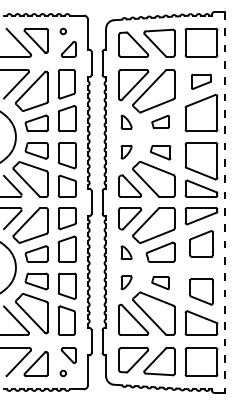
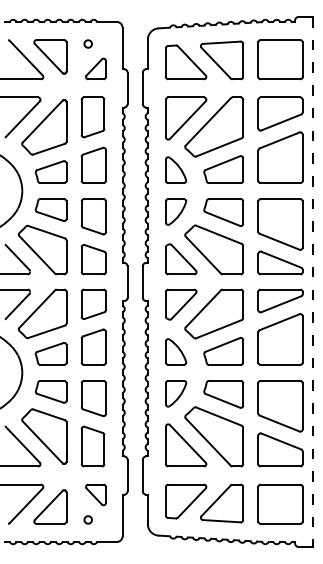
part: (201, 81) -> (280, 113), size x1.67
part: (126, 121) -> (176, 169), size x1.43
part: (160, 121) -> (223, 169), size x1.67
part: (126, 151) -> (176, 211), size x1.43
part: (160, 152) -> (223, 212), size x1.43
part: (201, 243) -> (280, 339), size x1.43
part: (126, 252) -> (176, 351), size x1.43
part: (126, 282) -> (176, 393), size x1.43
part: (160, 283) -> (223, 394), size x1.67
part: (201, 291) -> (280, 406), size x1.43

